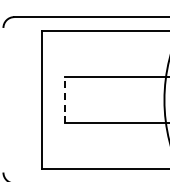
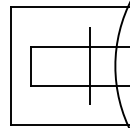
line: (65, 100) -> (30, 66), dashed -> solid
line: (134, 100) -> (89, 66), added

